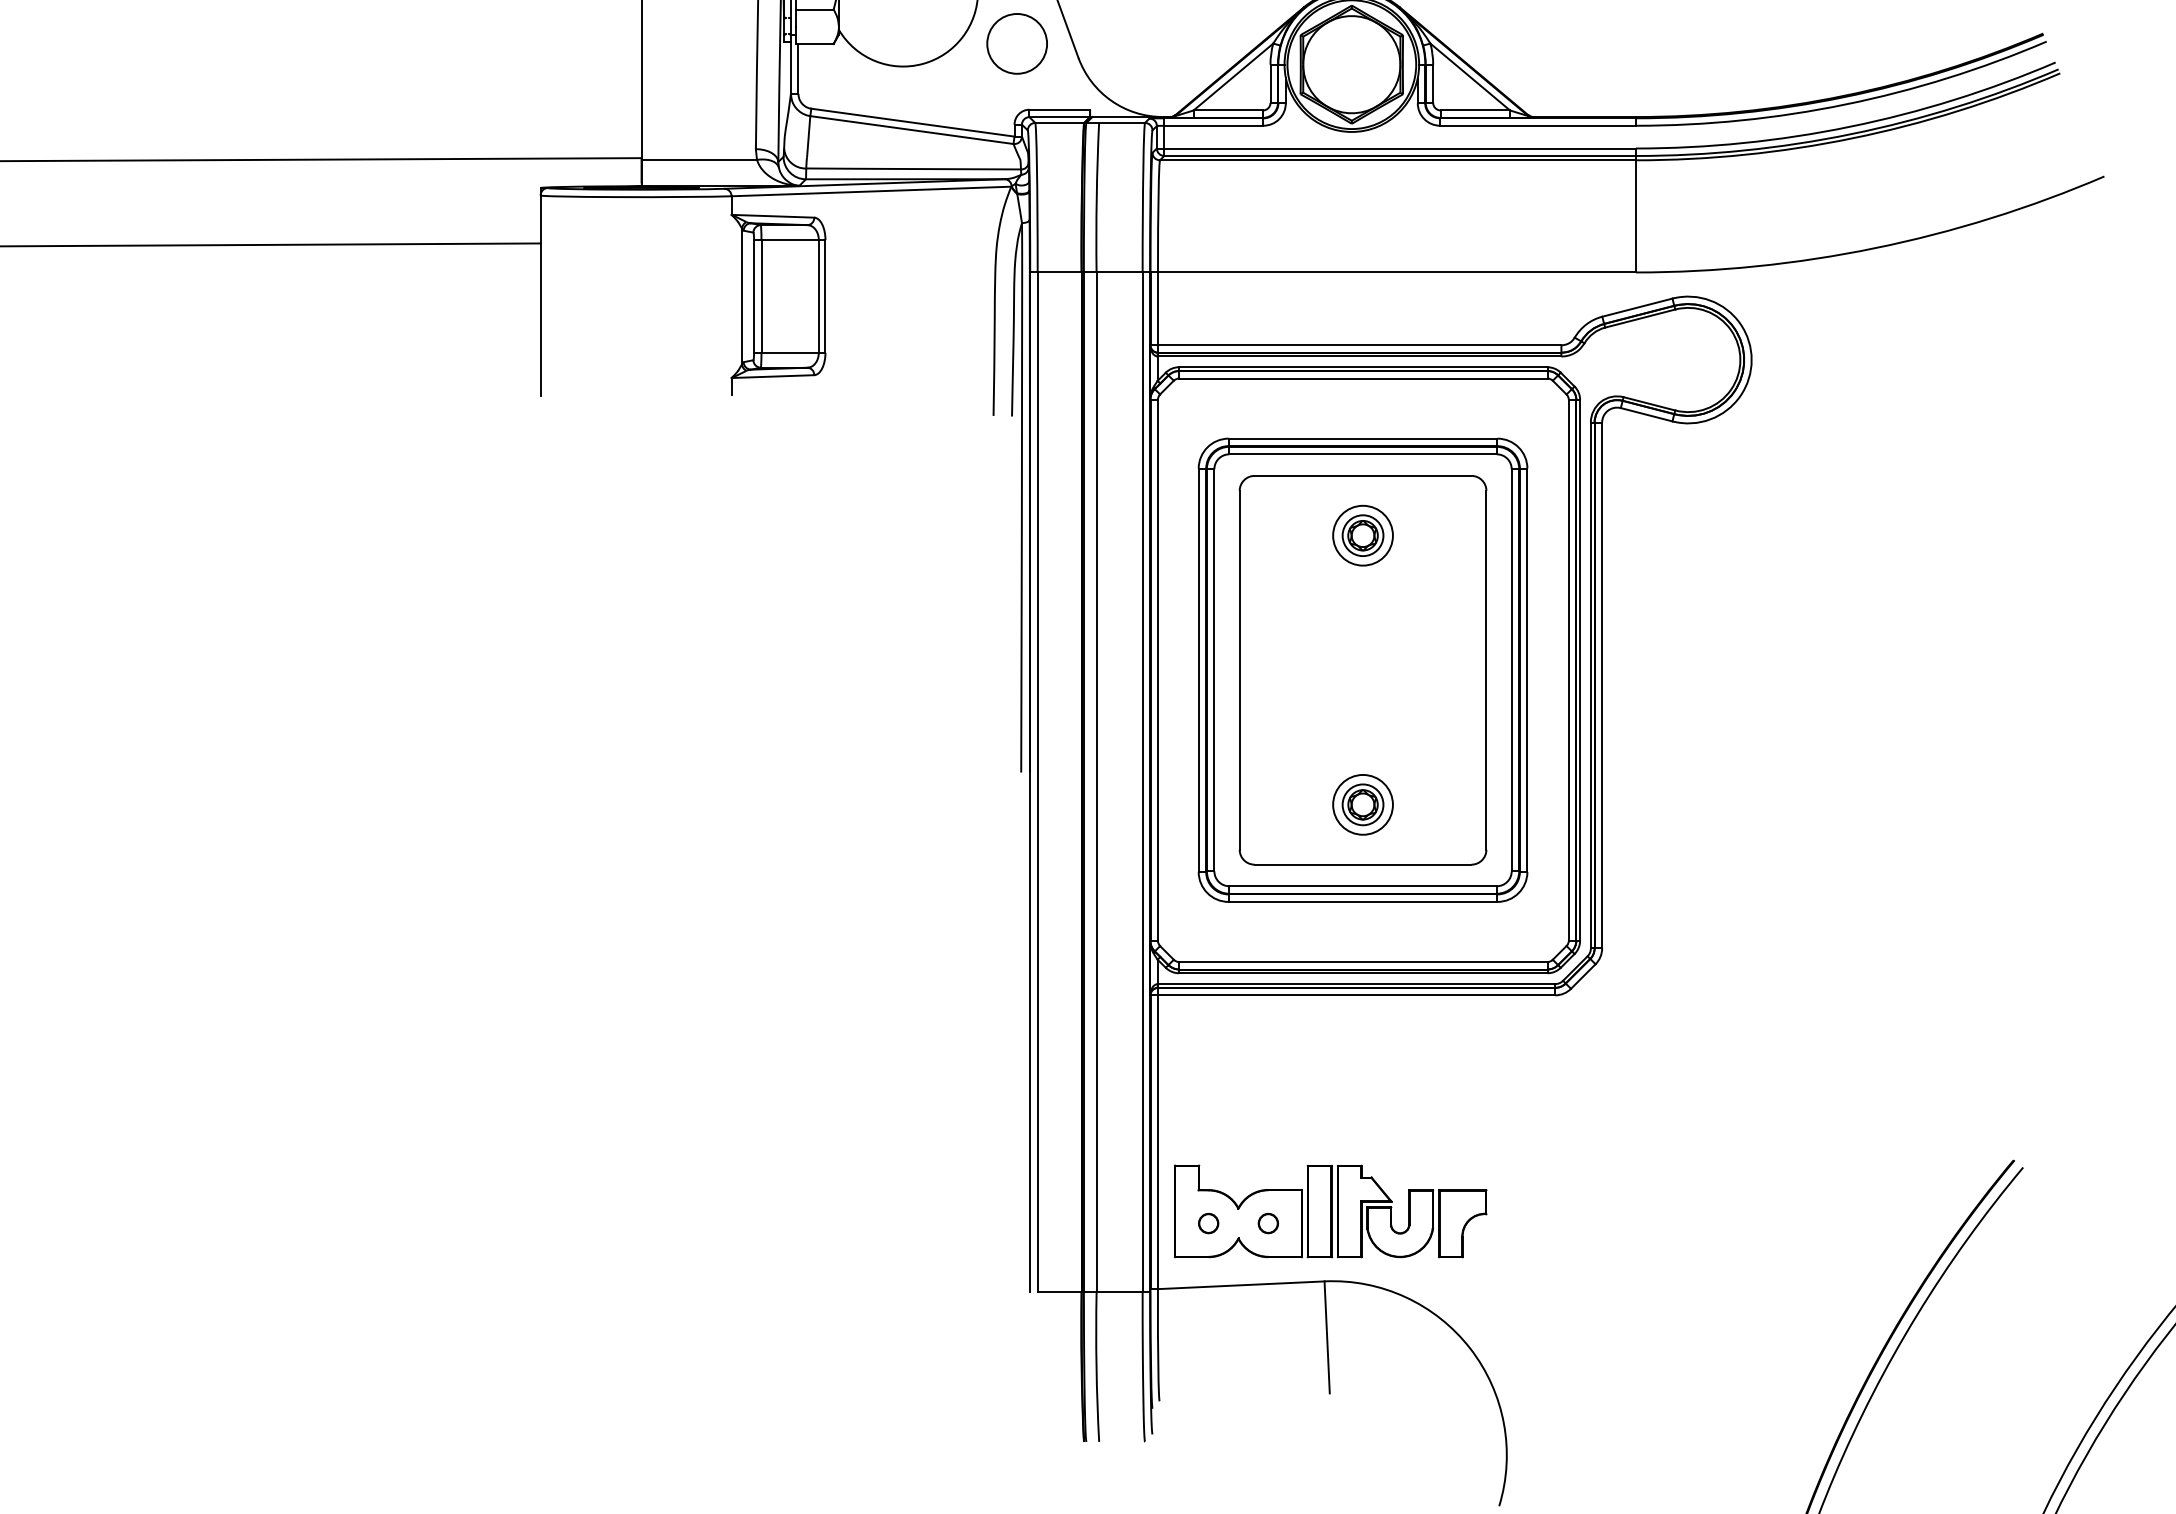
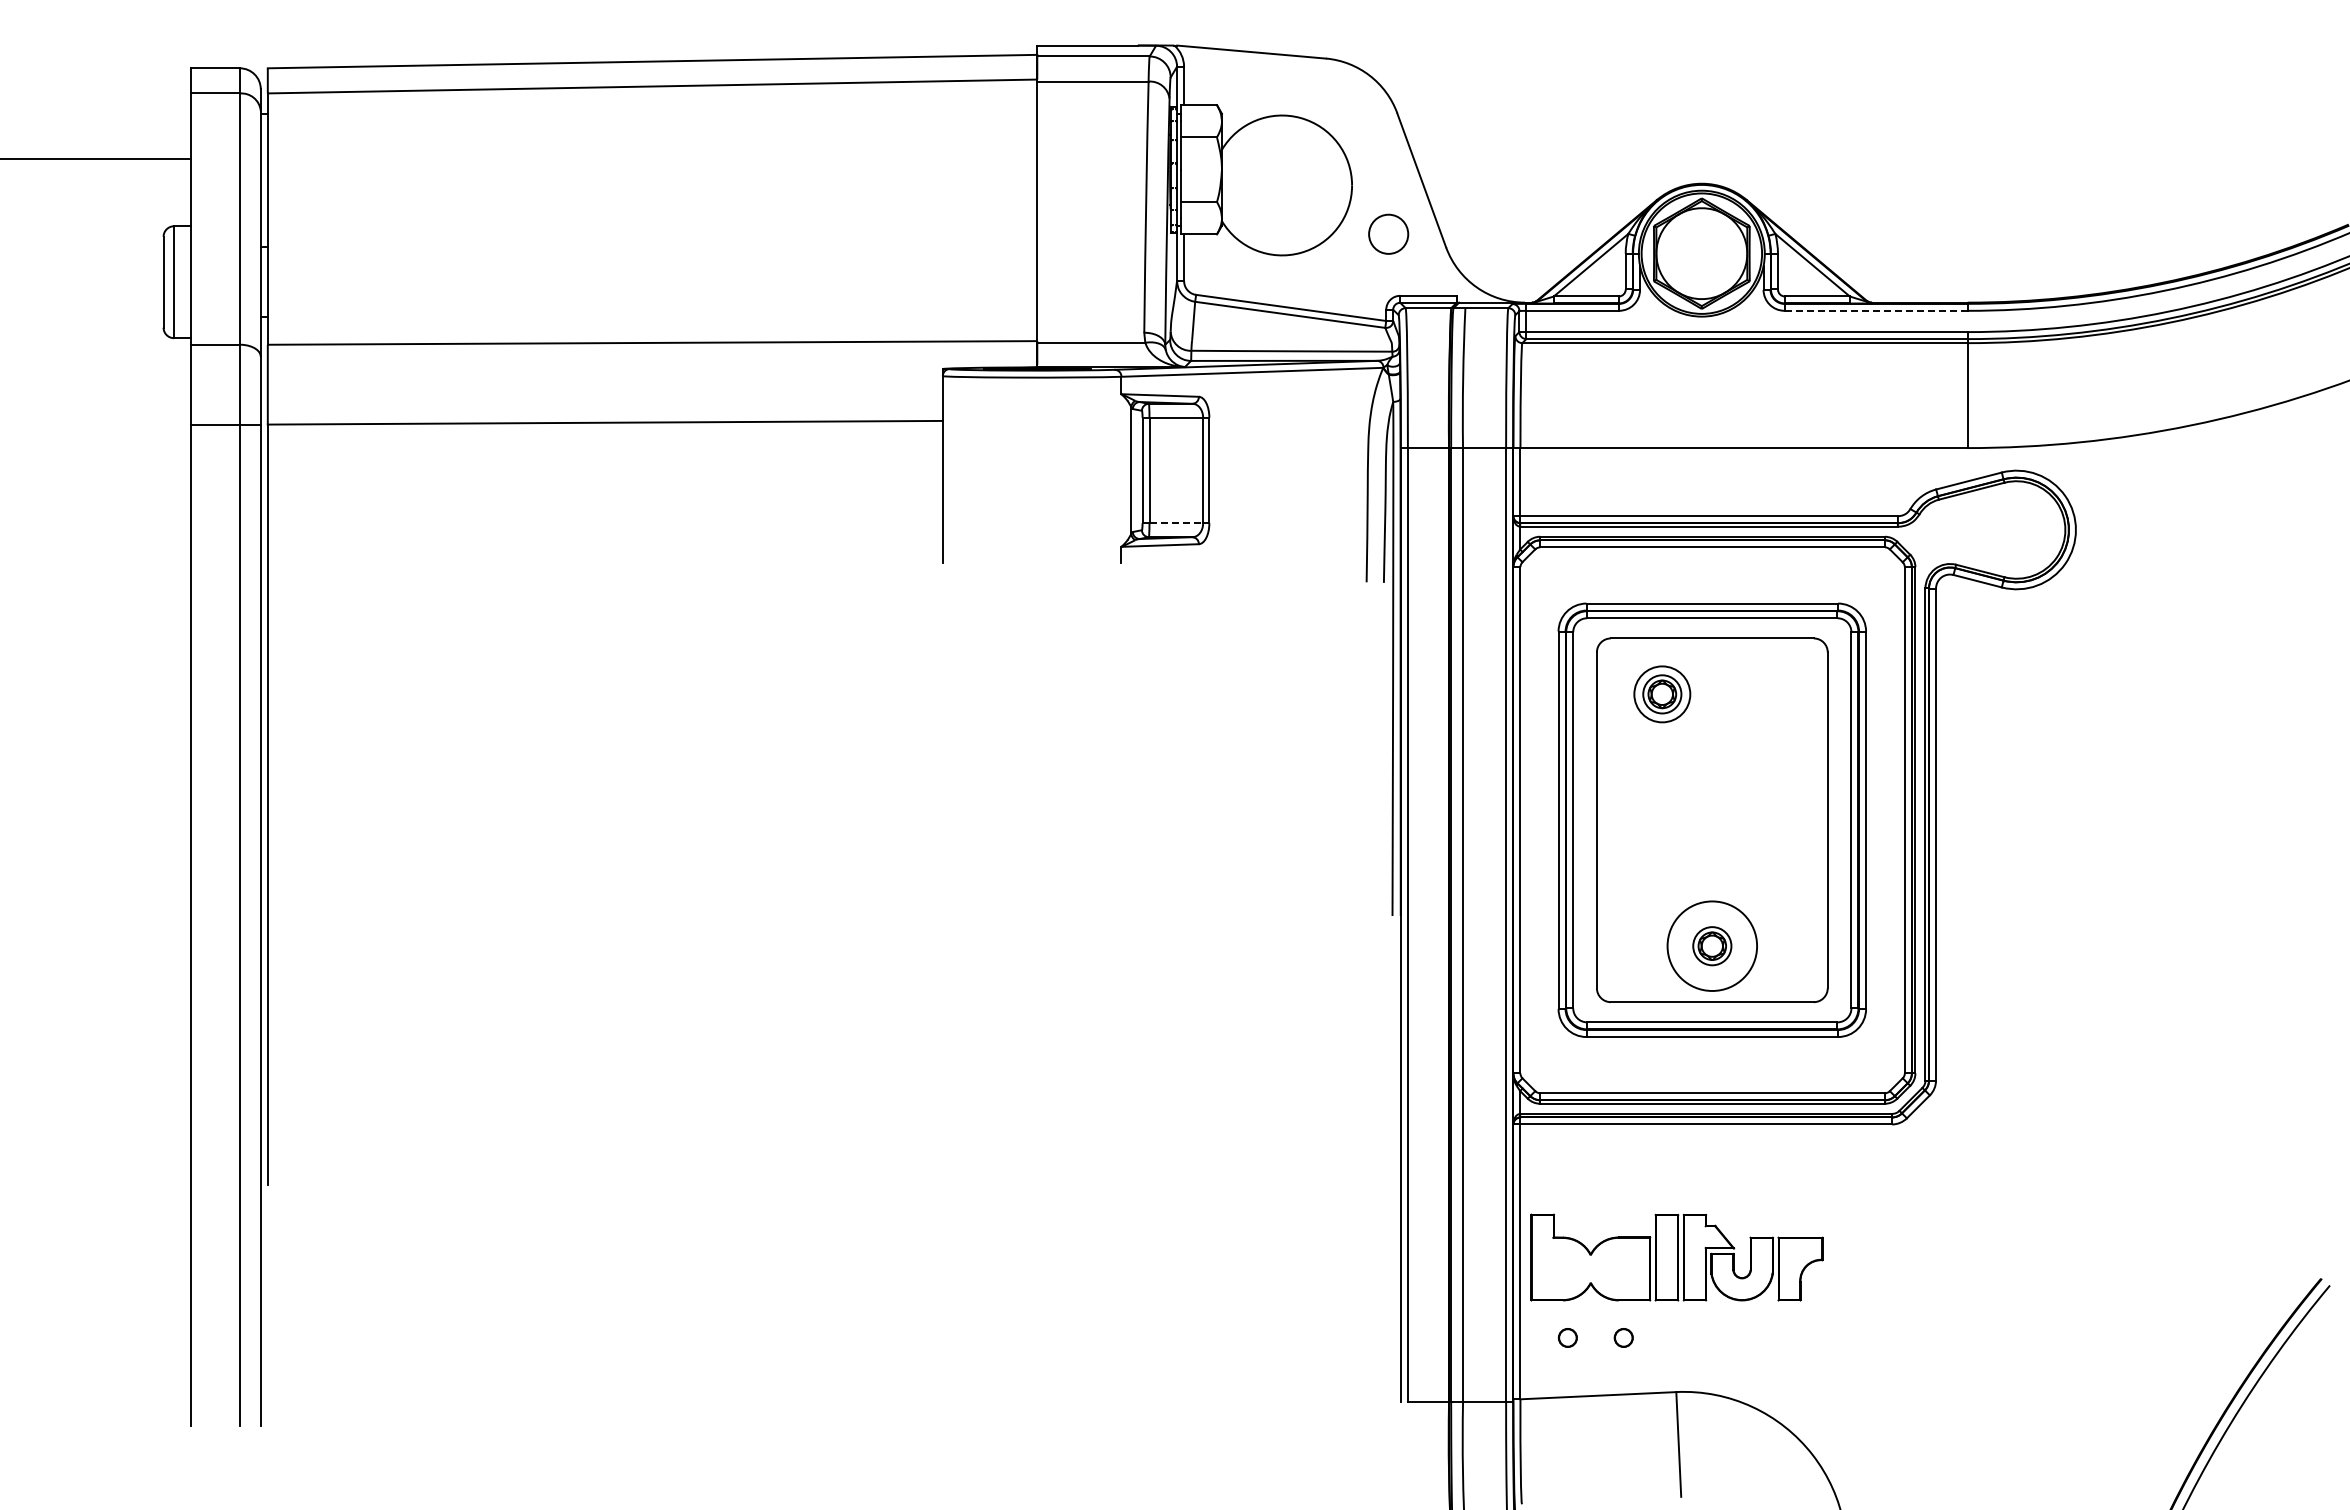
circle: (1016, 44) -> (1388, 234), size x0.7
line: (1538, 125) -> (1876, 310), solid -> dashed
line: (790, 353) -> (1176, 523), solid -> dashed
part: (1363, 535) -> (1662, 694), moved
circle: (1363, 805) -> (1712, 946), size x1.6
part: (1330, 1211) -> (1676, 1257), moved

